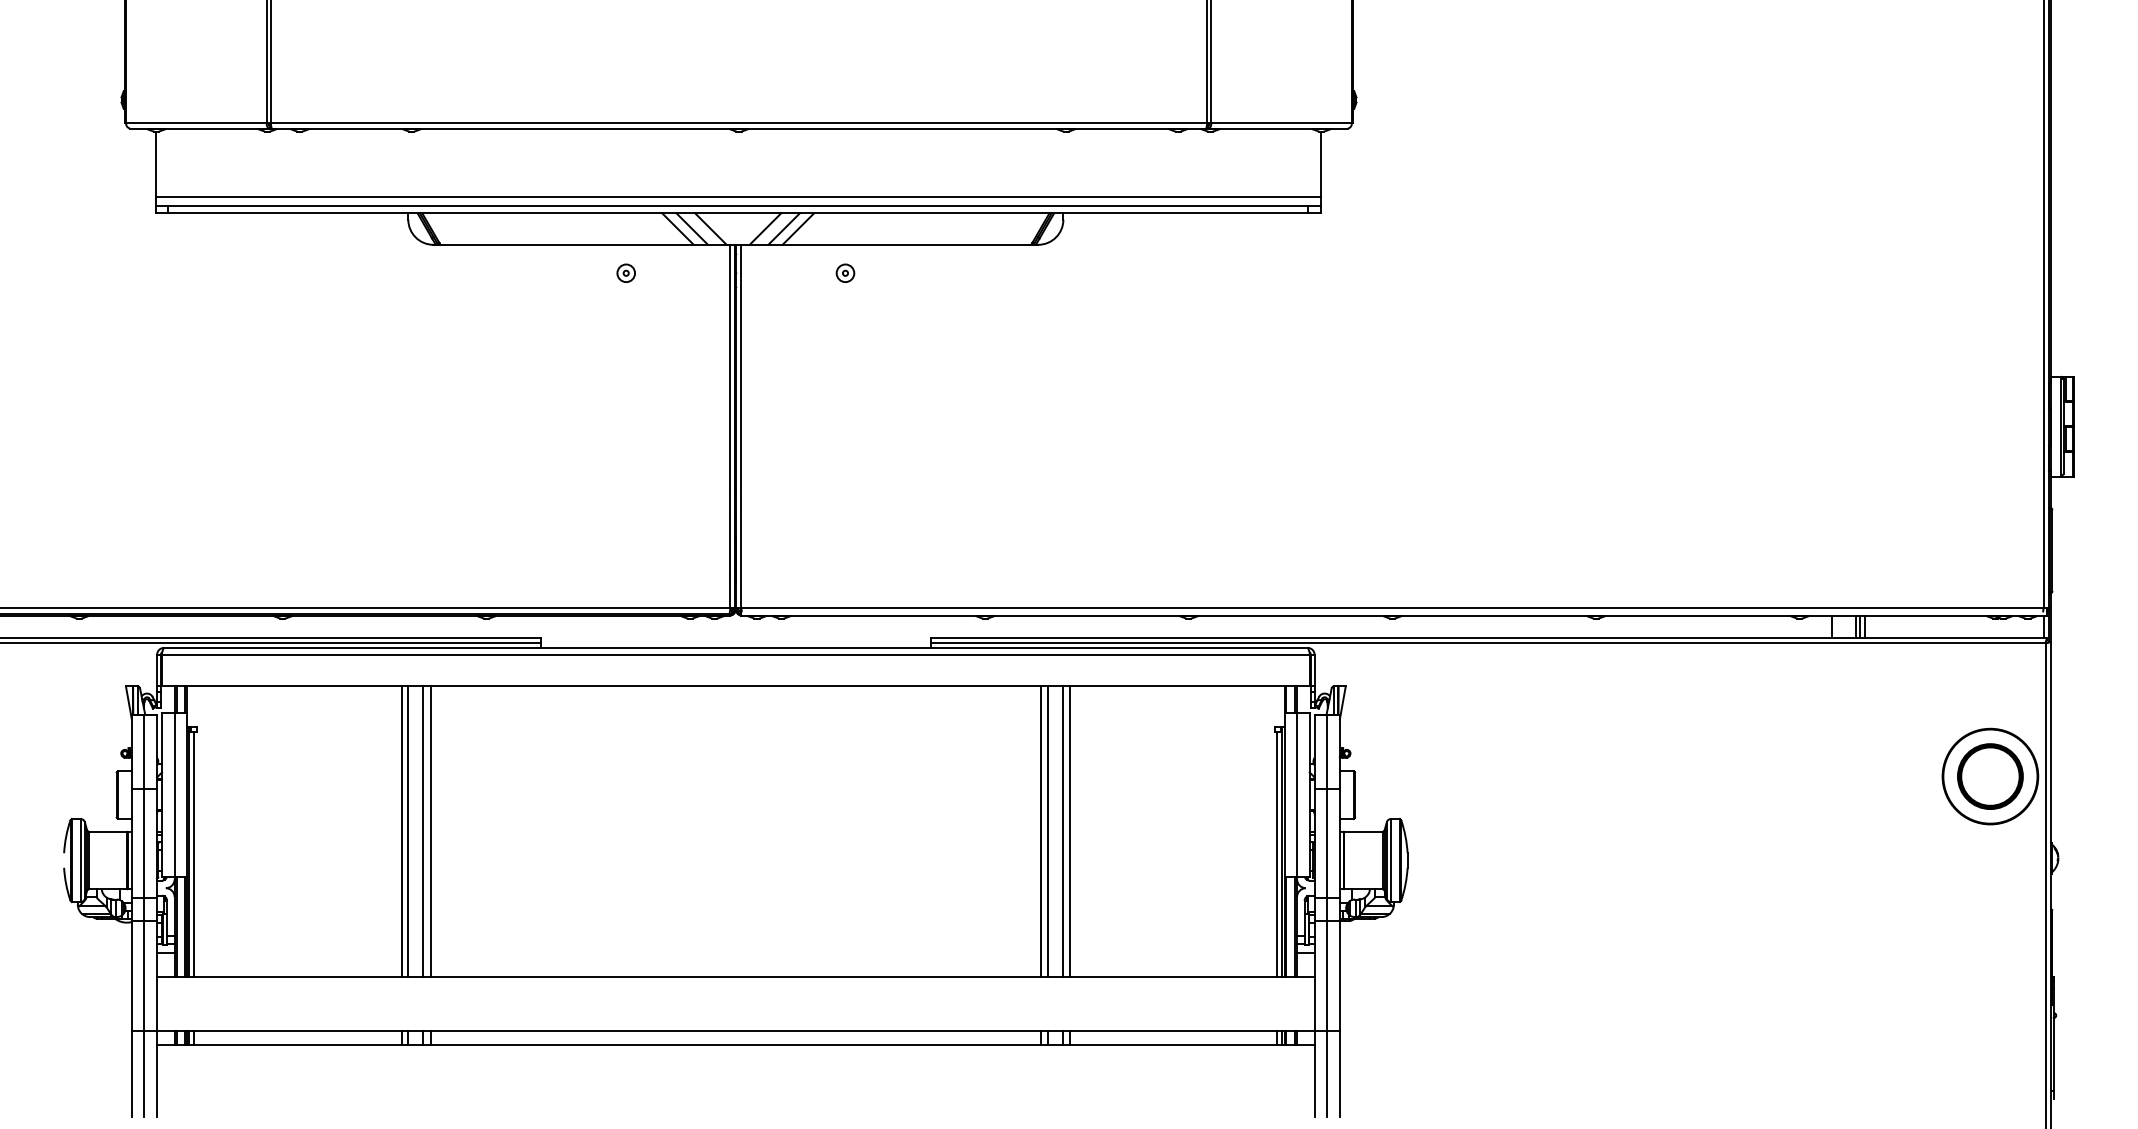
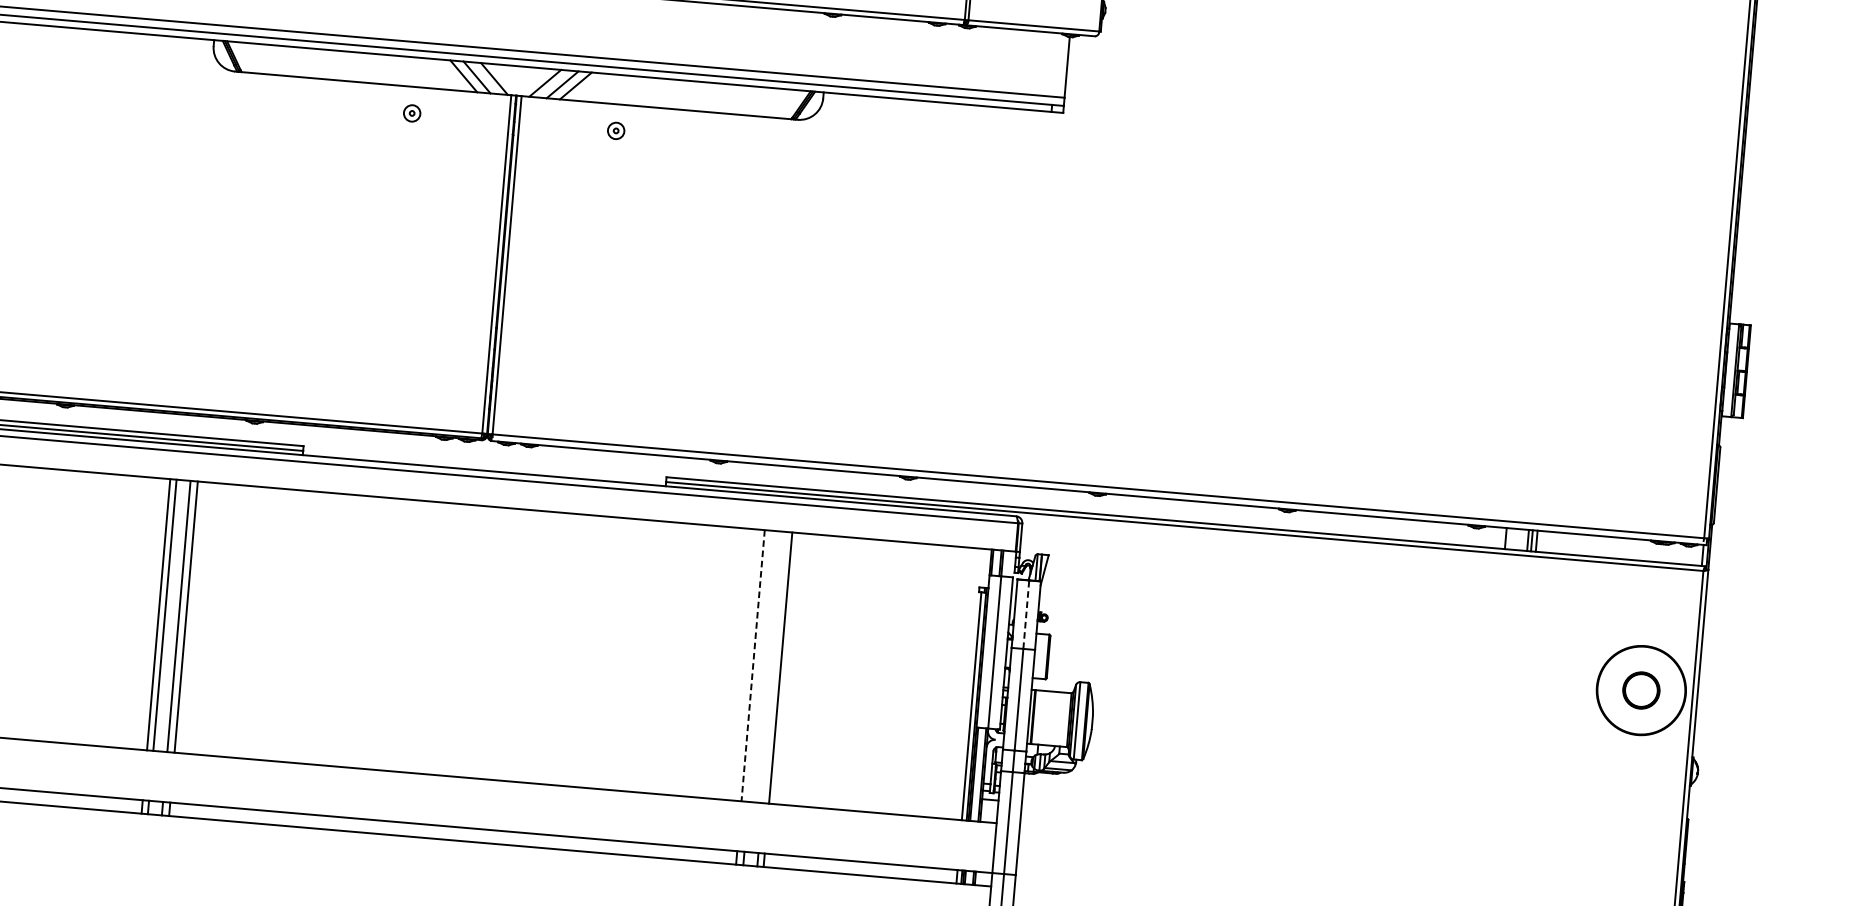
line: (1327, 751) -> (1026, 614), solid -> dashed
part: (1990, 776) -> (1641, 690), size x0.6
line: (1040, 831) -> (753, 665), solid -> dashed
line: (1048, 831) -> (760, 666), removed
line: (1063, 831) -> (774, 667), removed

